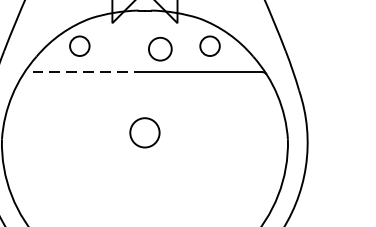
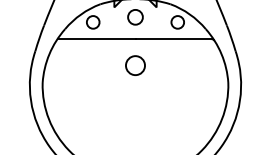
circle: (160, 49) -> (135, 17), moved
line: (84, 72) -> (96, 39), dashed -> solid
circle: (144, 132) -> (135, 65), moved

